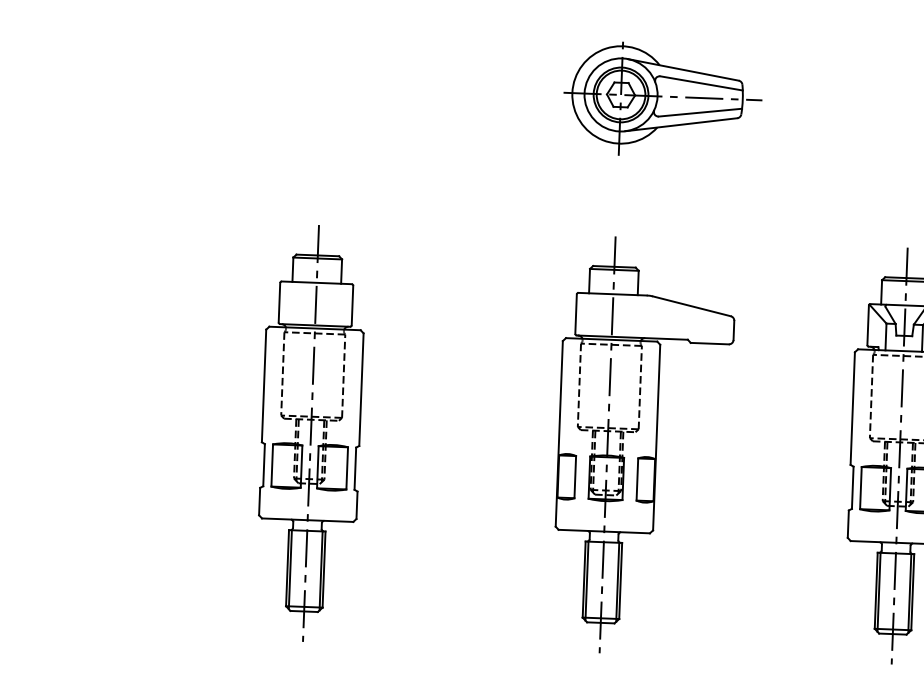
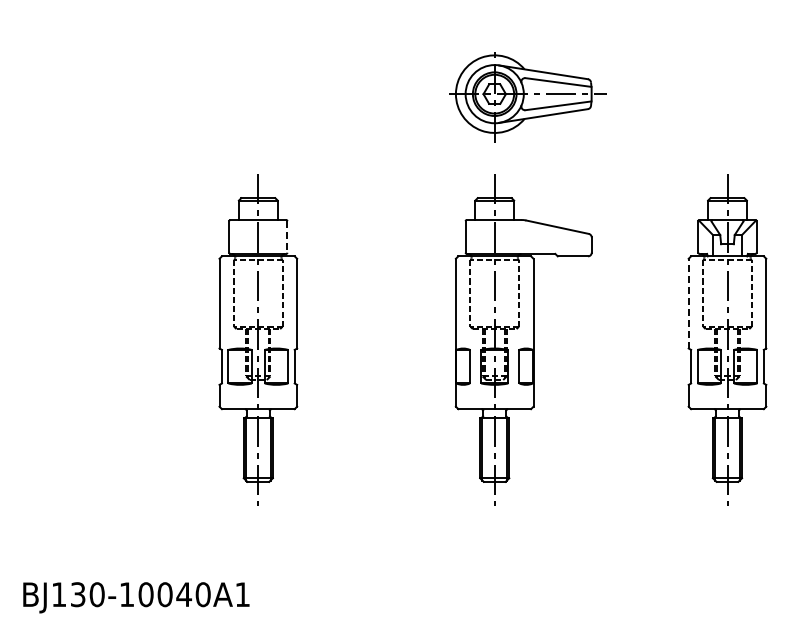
part: (662, 100) -> (527, 97), moved
line: (352, 304) -> (287, 236), solid -> dashed
line: (852, 408) -> (688, 303), solid -> dashed

